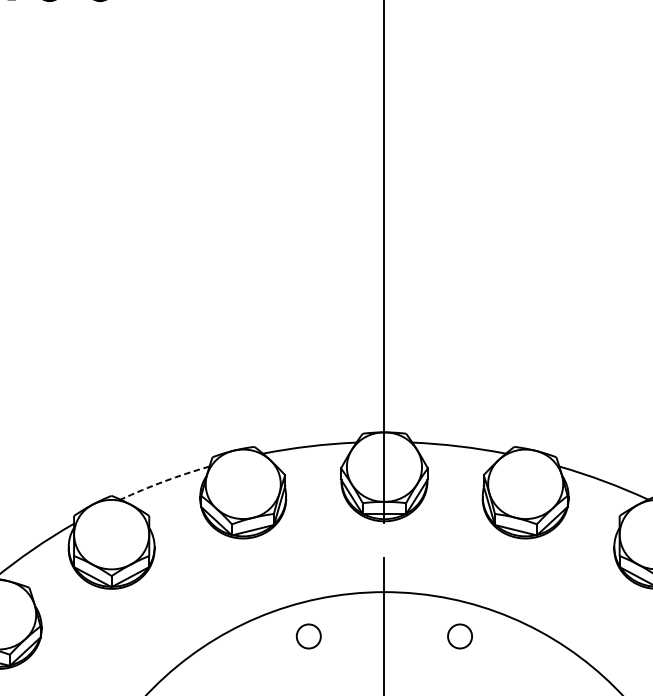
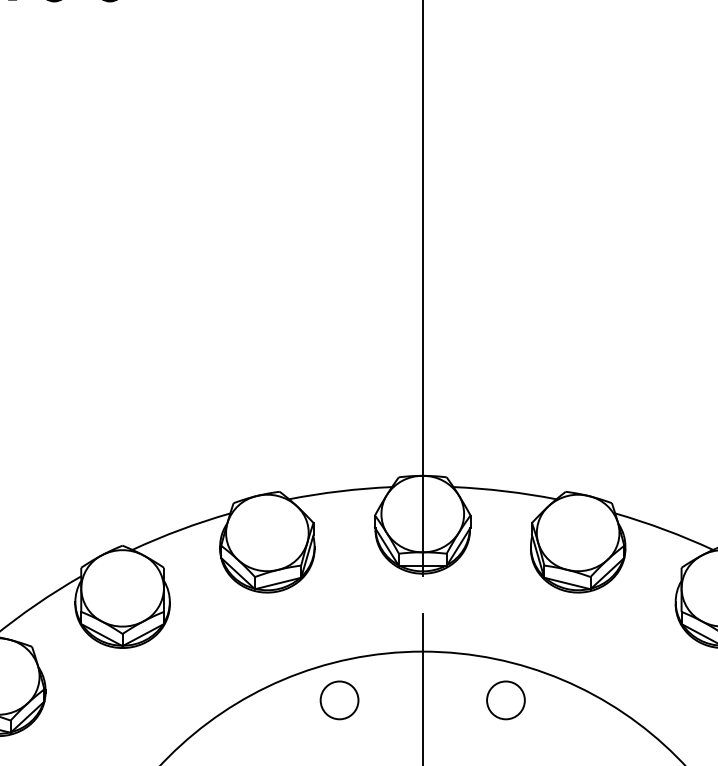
arc: (164, 481) -> (180, 529), dashed -> solid
circle: (308, 636) -> (339, 700), size x1.43
circle: (459, 636) -> (505, 700), size x1.43

